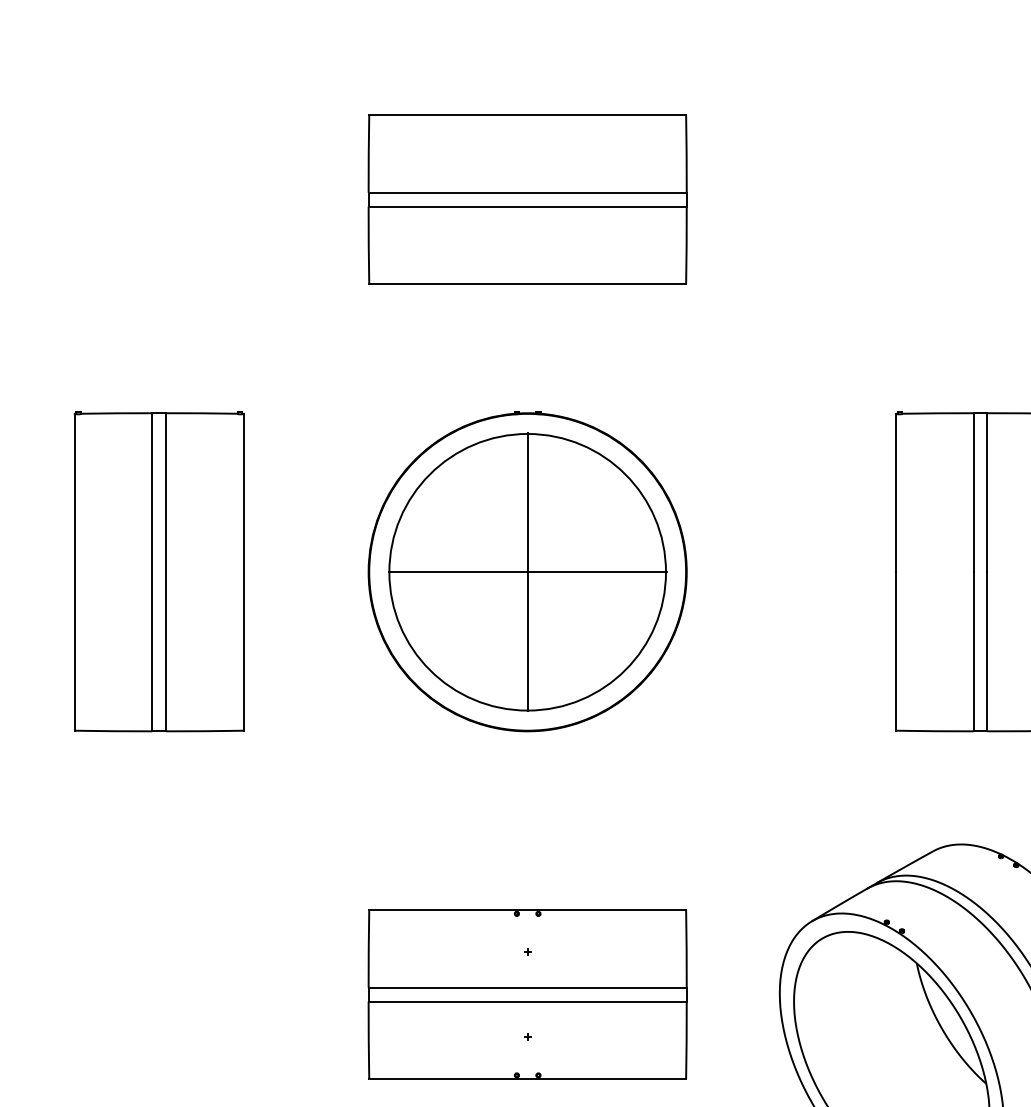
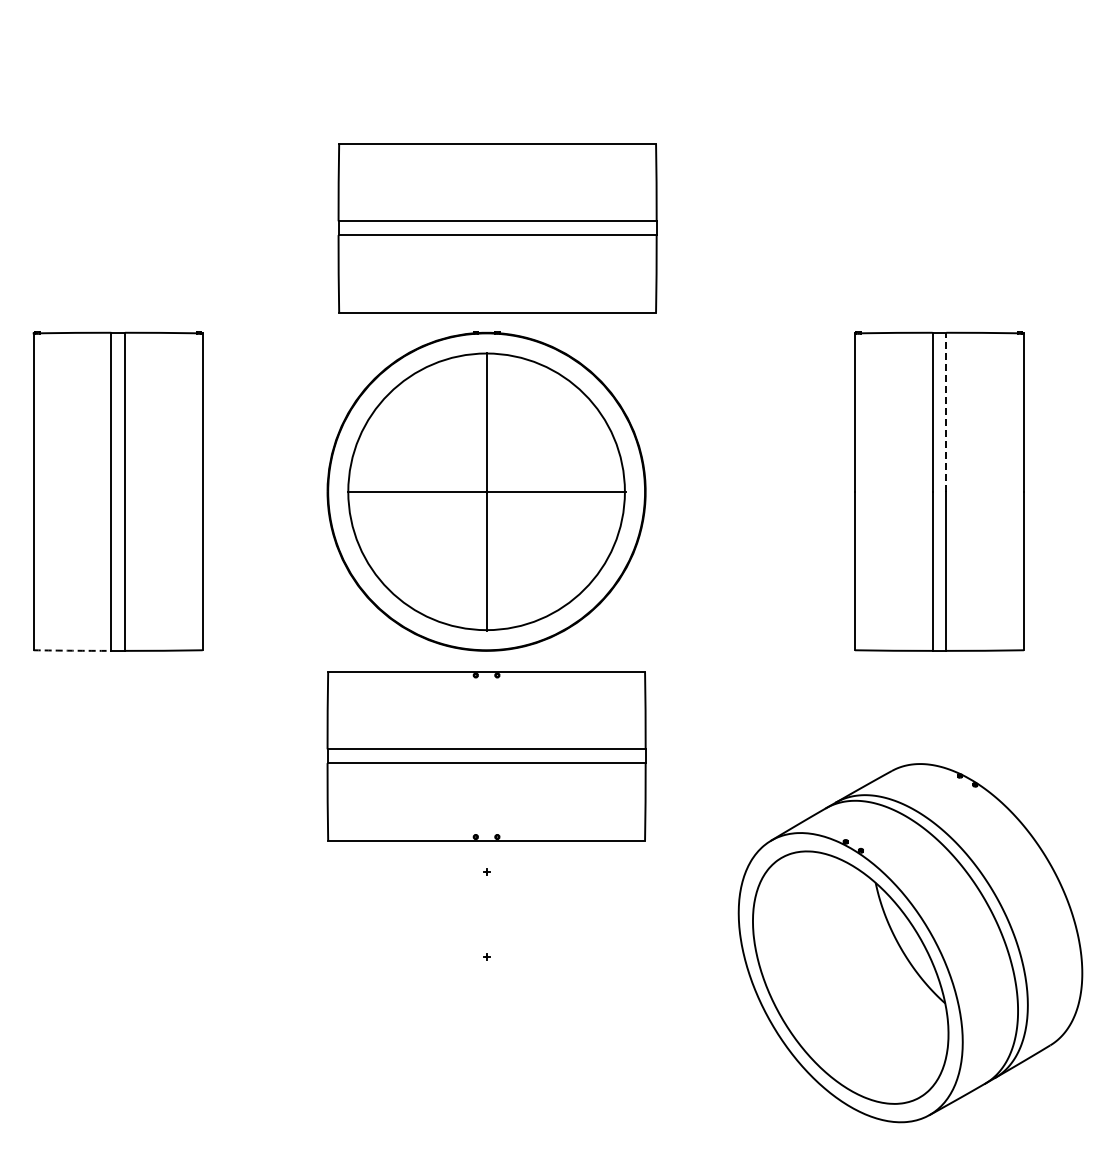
part: (527, 199) -> (497, 228), moved
line: (987, 492) -> (946, 412), solid -> dashed
arc: (113, 730) -> (72, 650), solid -> dashed
part: (527, 994) -> (486, 756), moved

